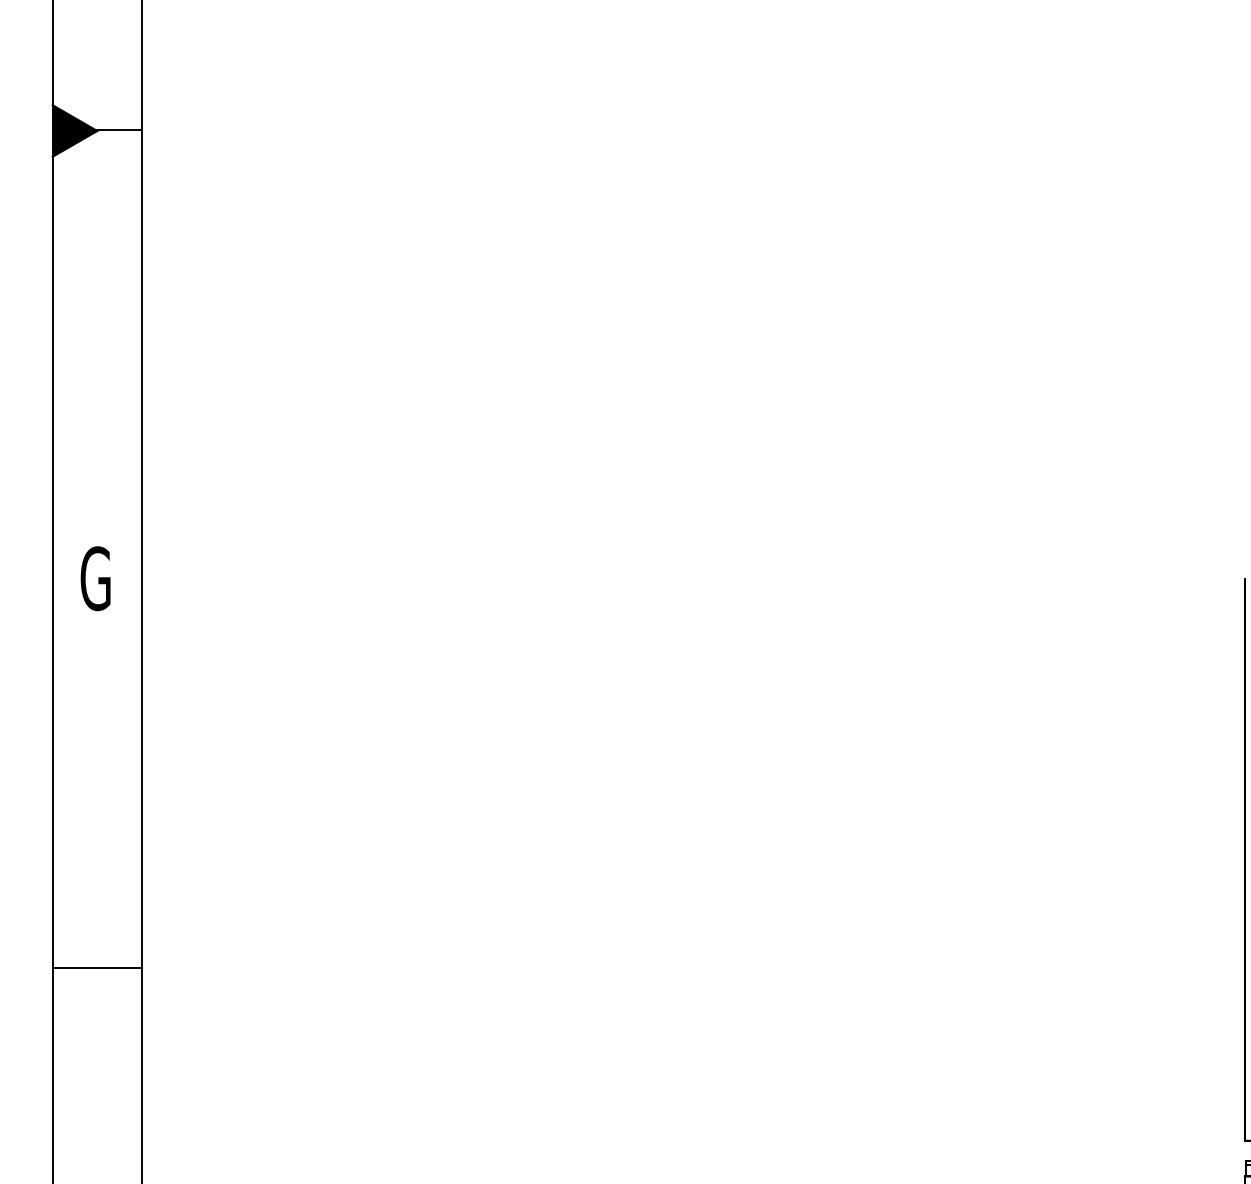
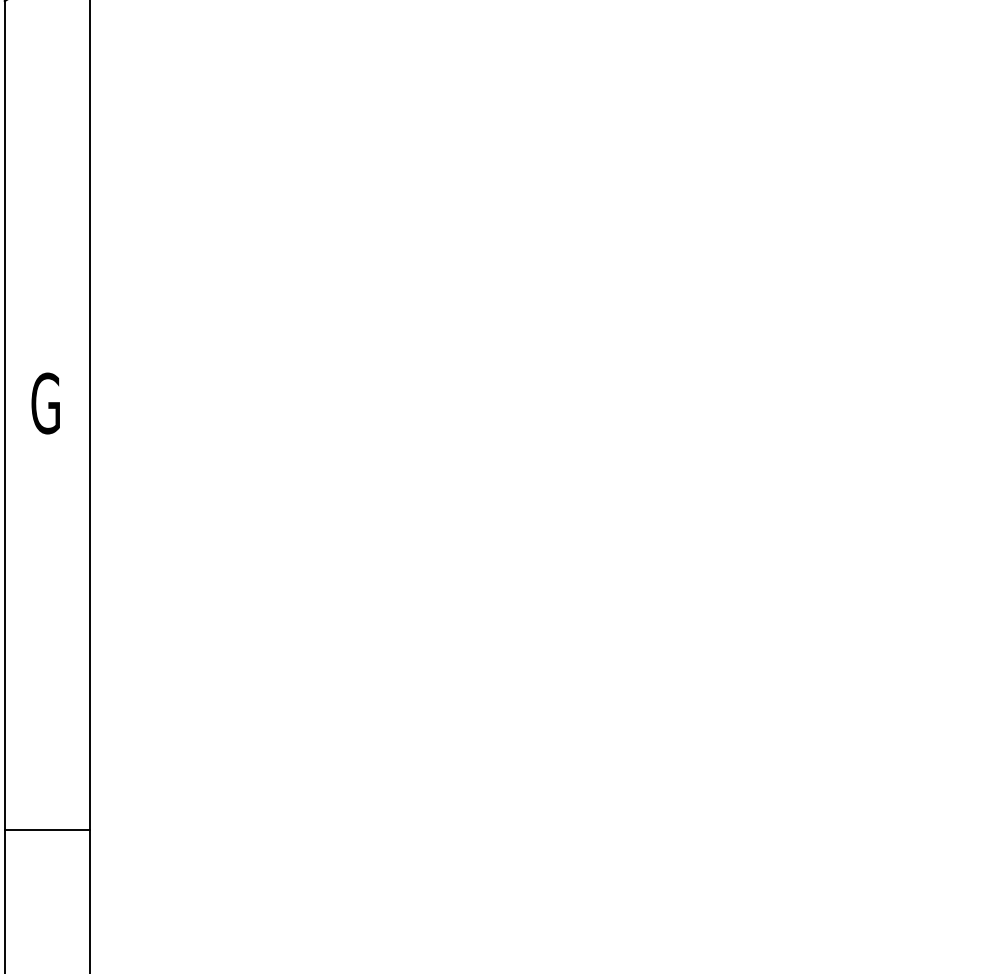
line: (97, 968) -> (47, 830), moved

